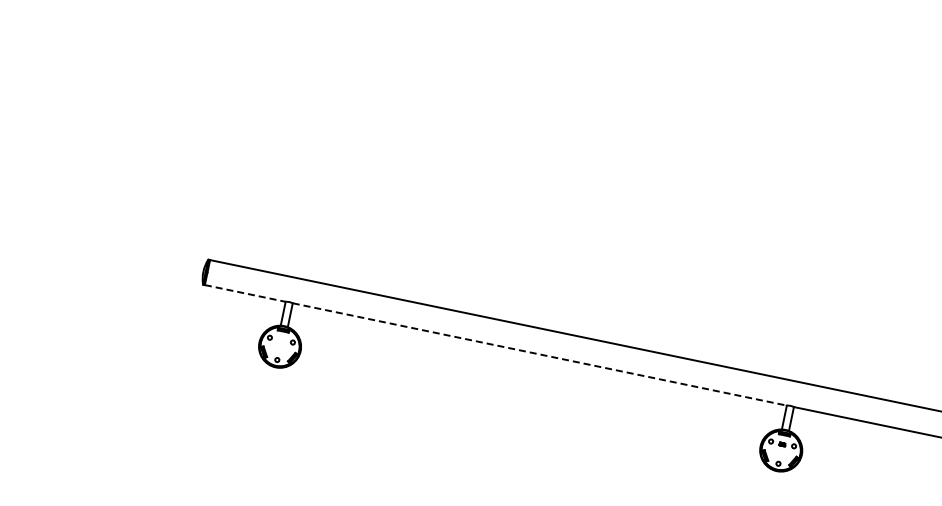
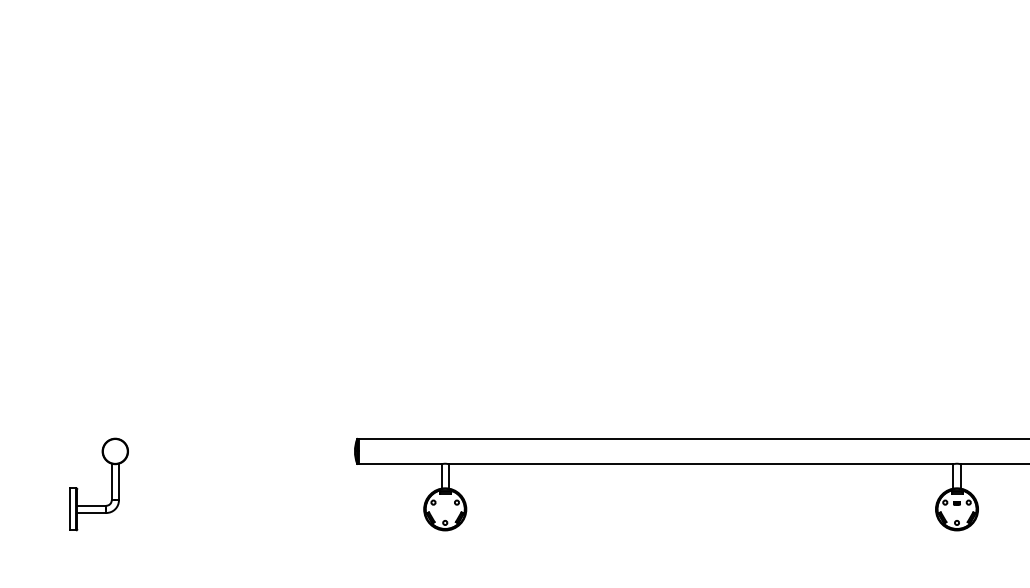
line: (245, 293) -> (400, 464), dashed -> solid
line: (540, 354) -> (701, 464), dashed -> solid

